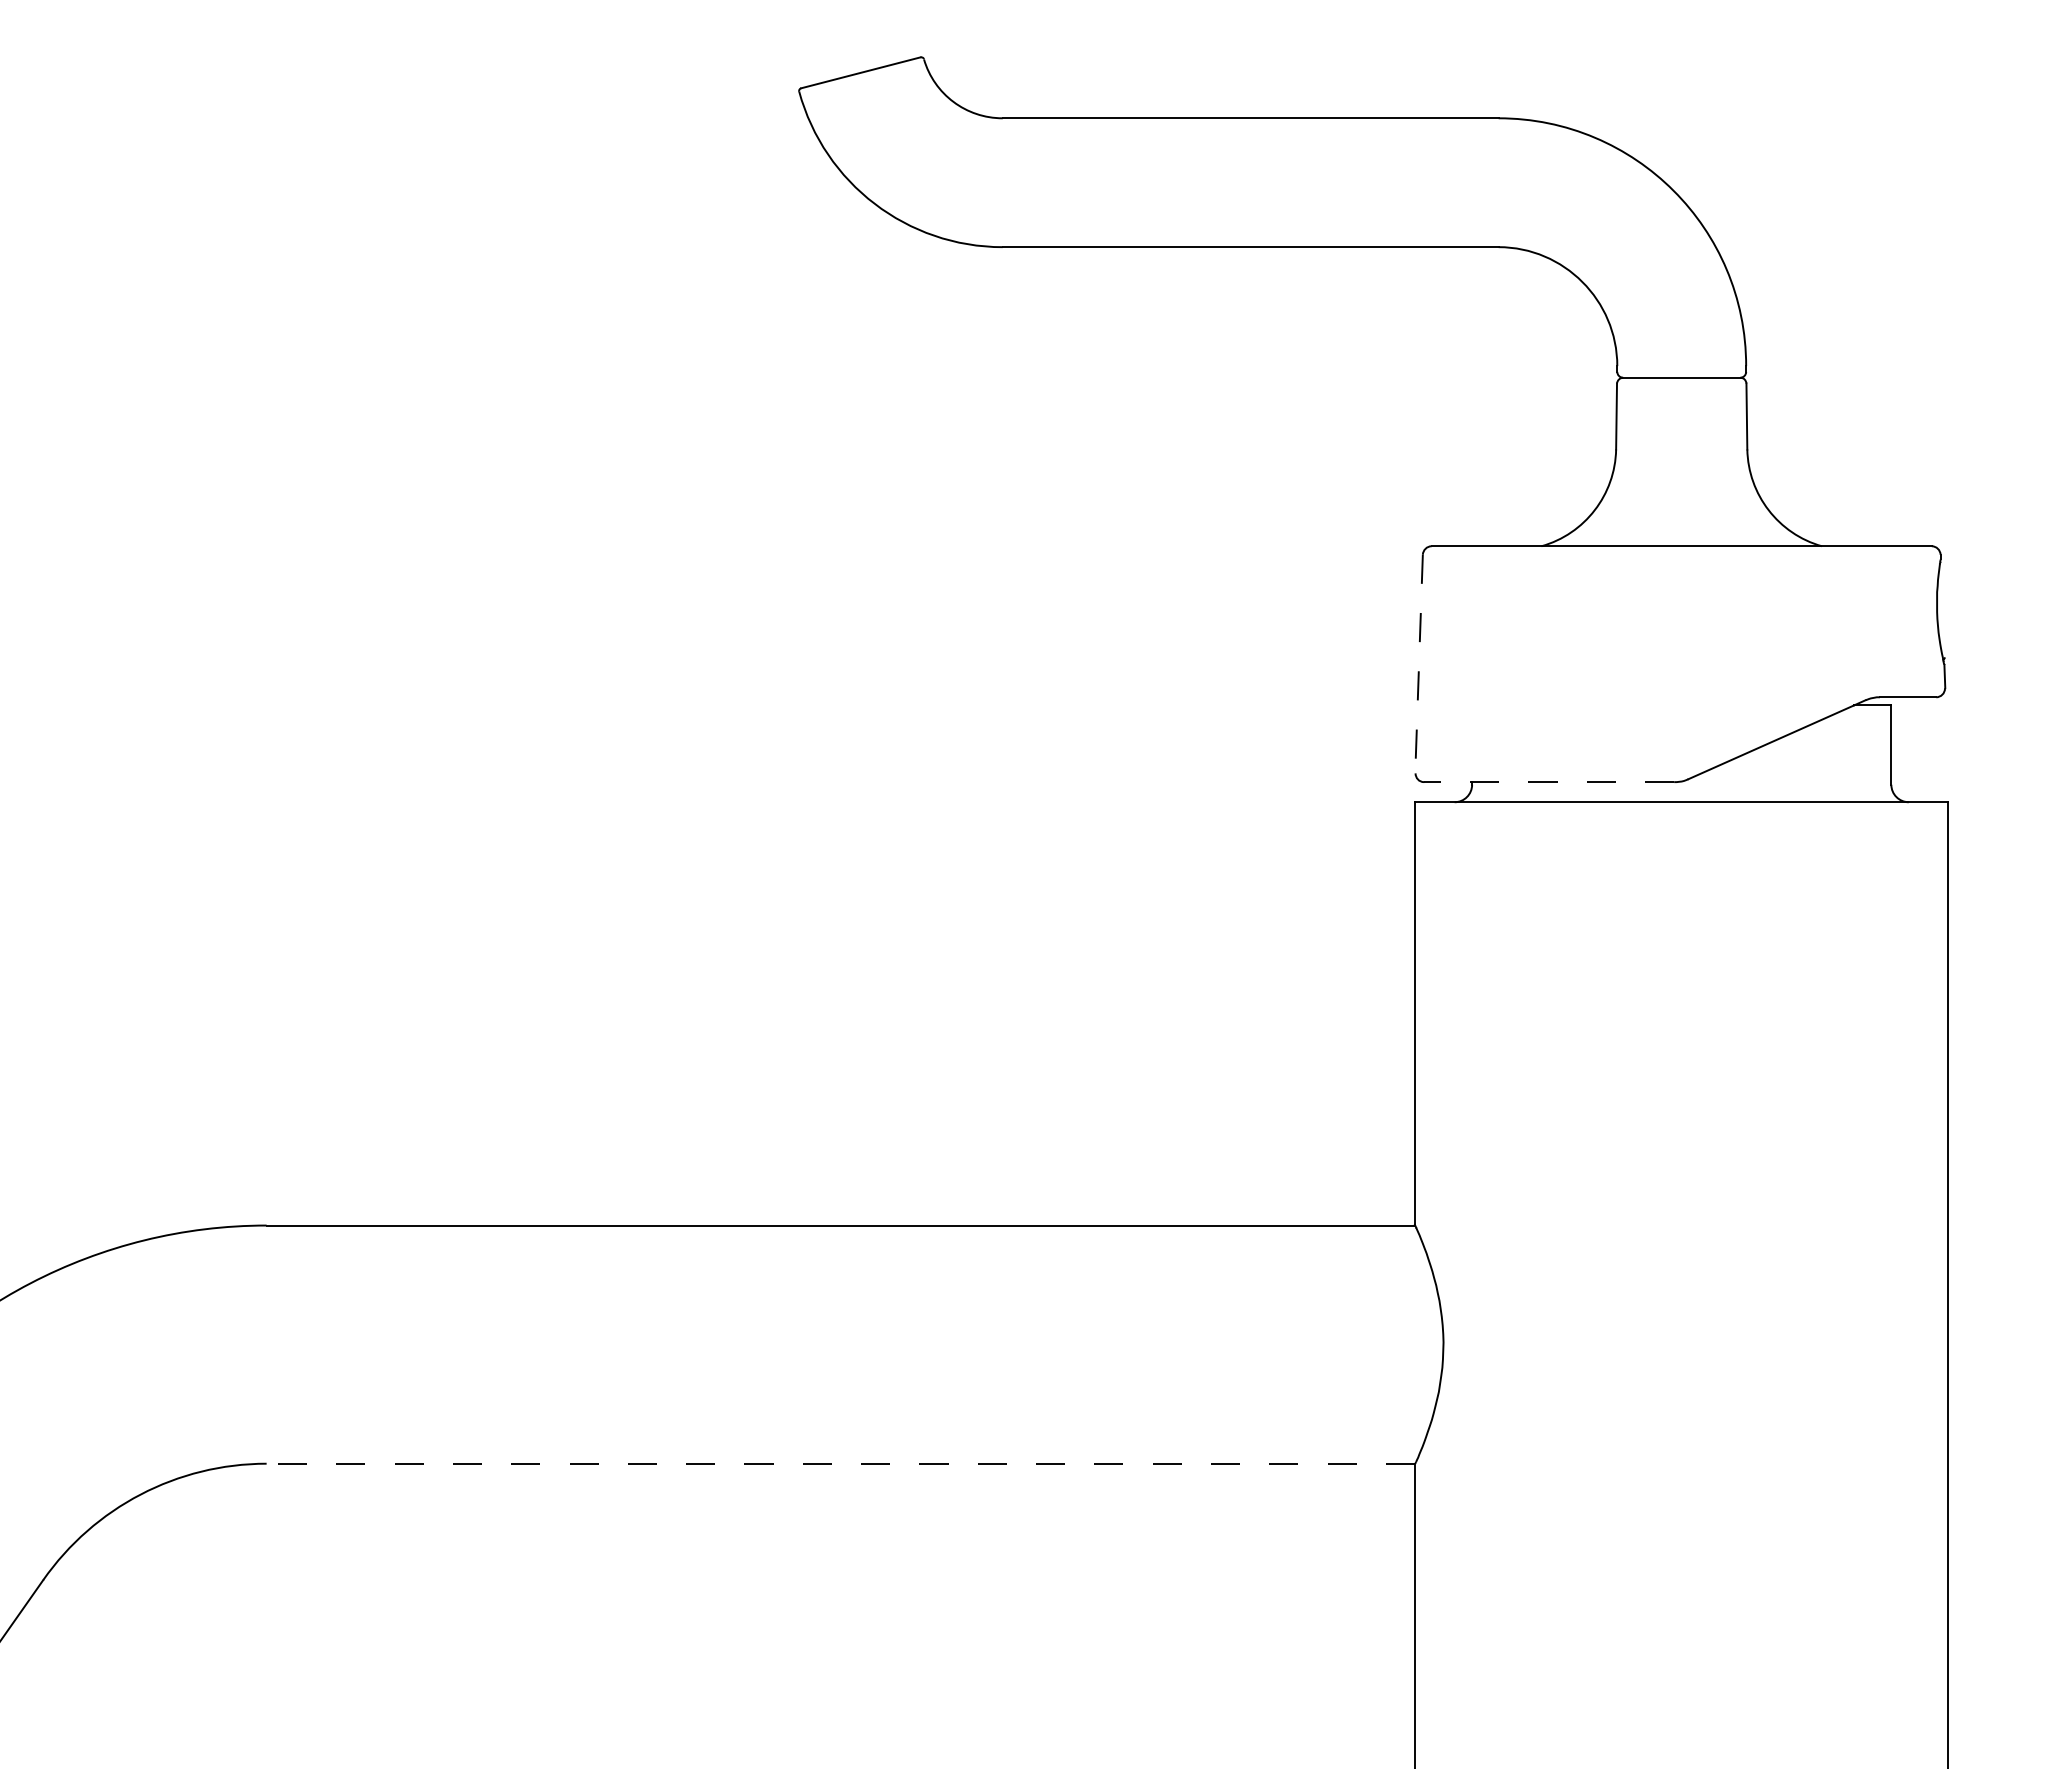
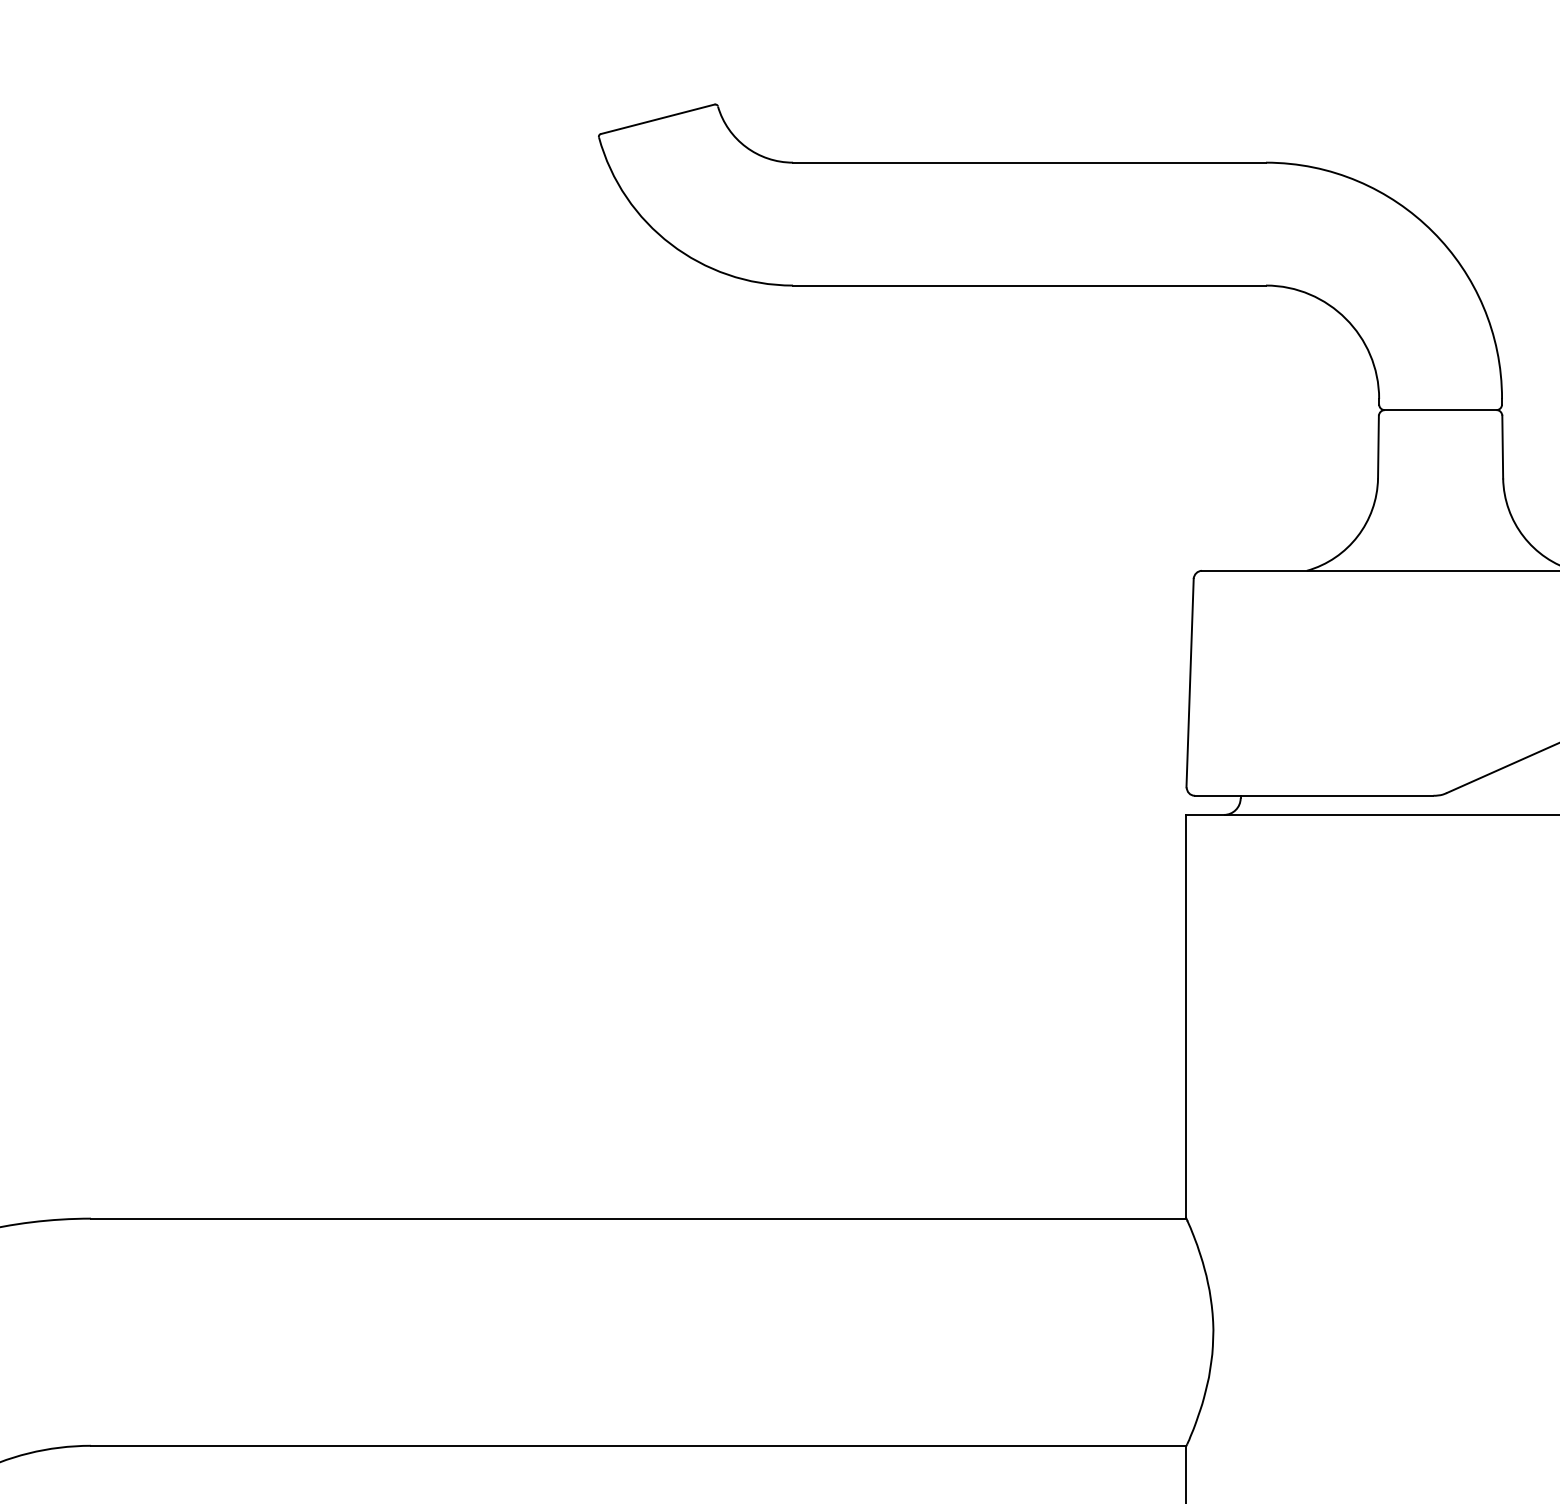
line: (1419, 664) -> (1190, 683), dashed -> solid
line: (1549, 782) -> (1314, 796), dashed -> solid
line: (840, 1463) -> (638, 1445), dashed -> solid

